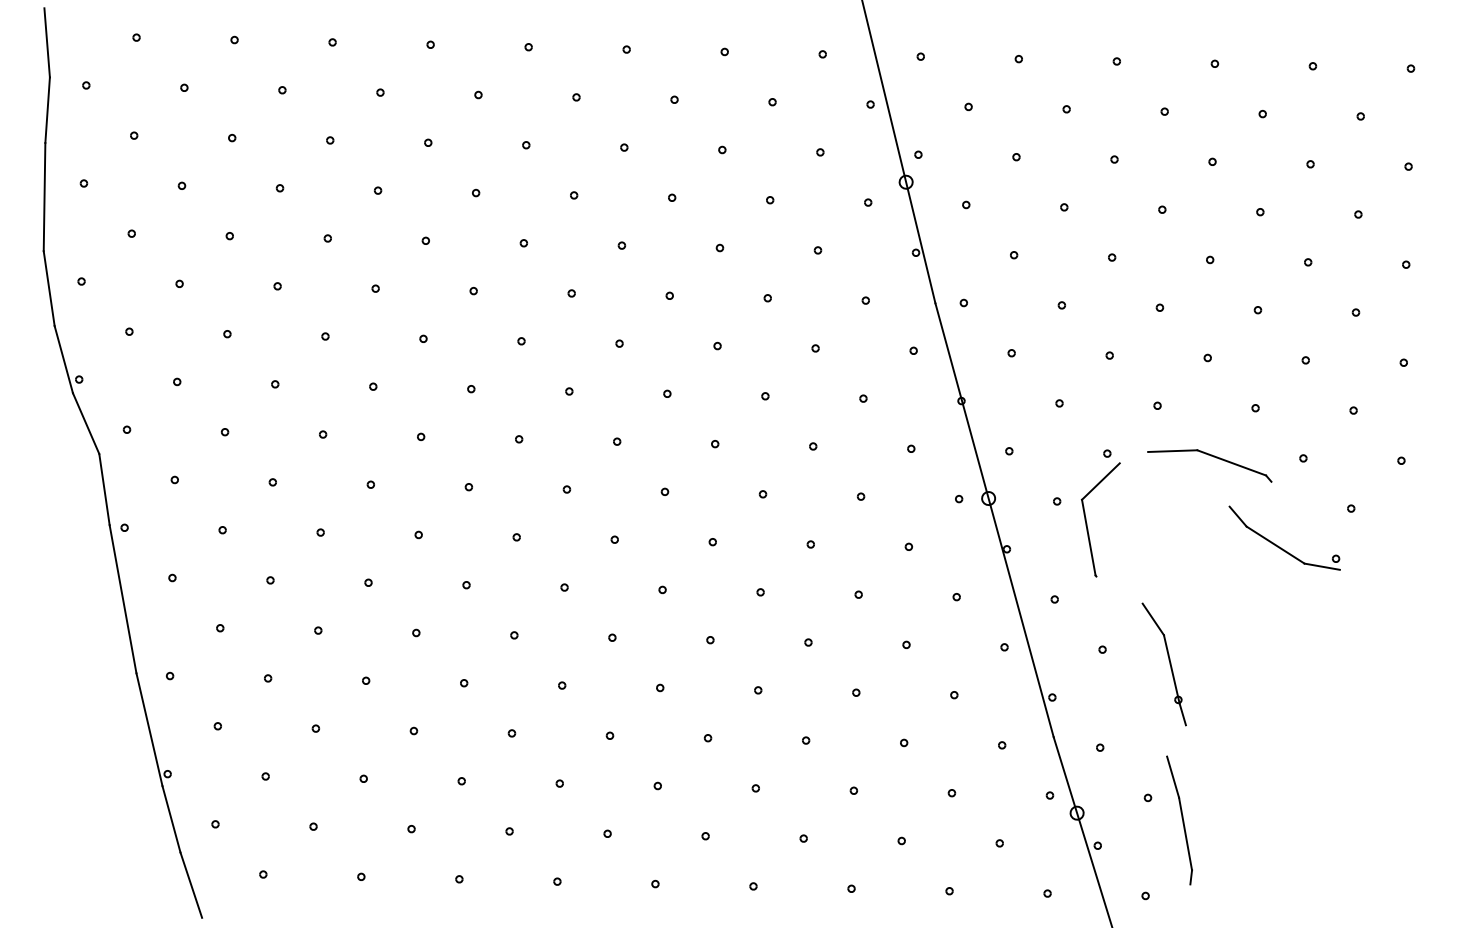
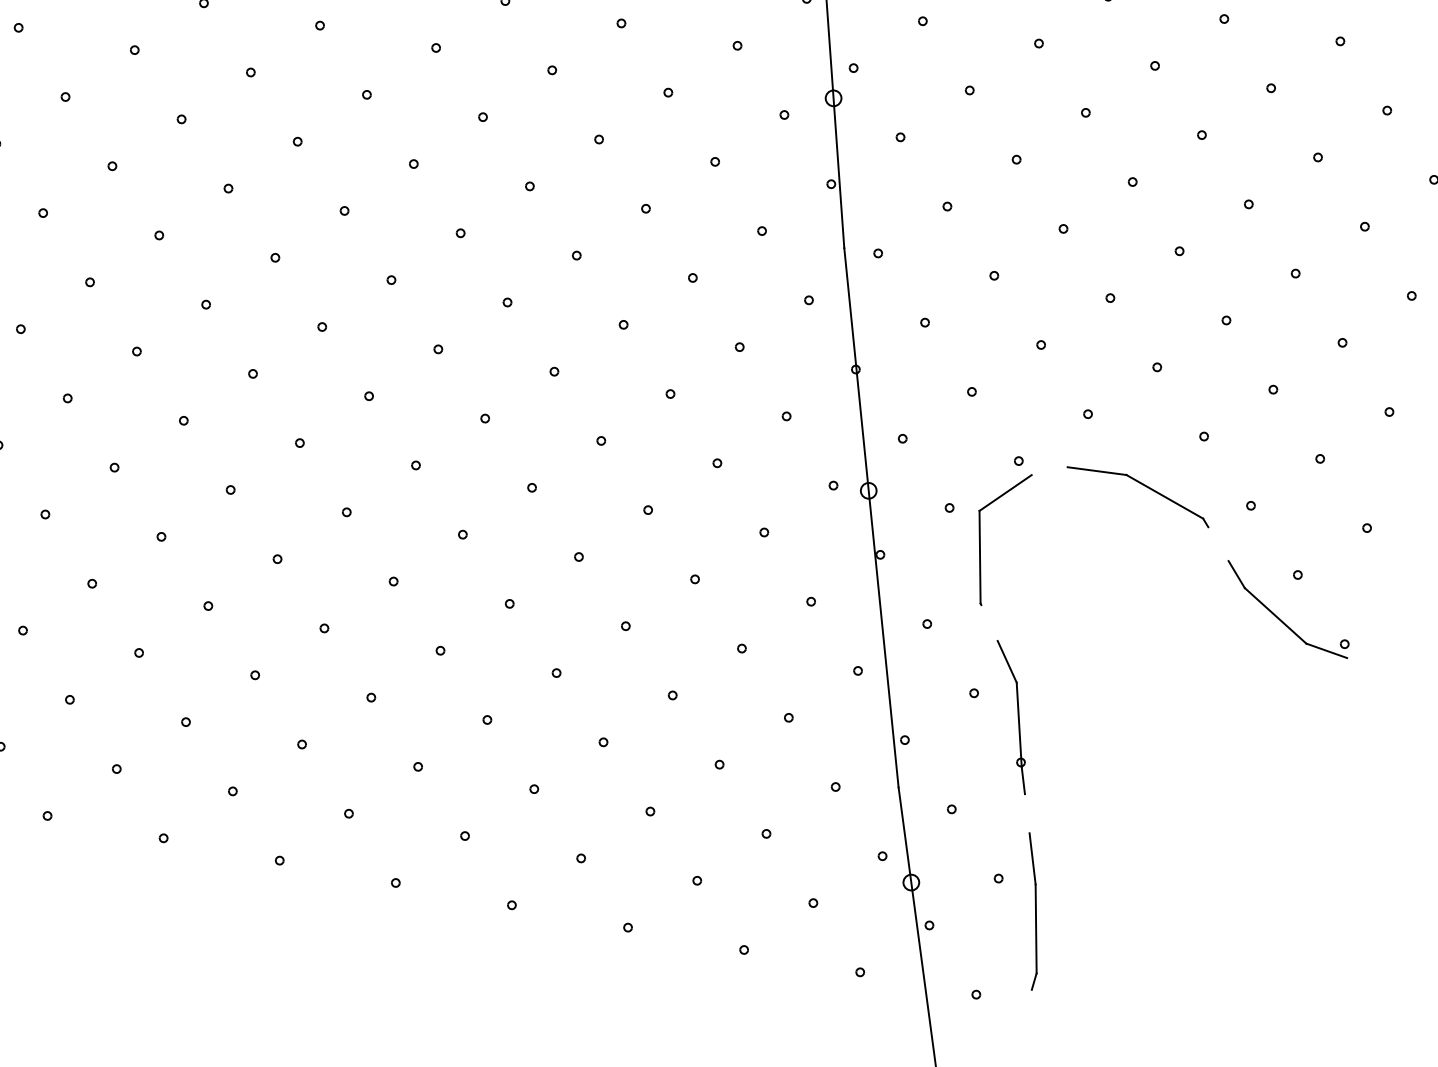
part: (1278, 545) -> (1278, 616), moved
part: (1163, 664) -> (1010, 717), moved

